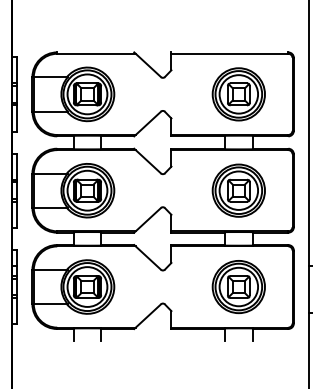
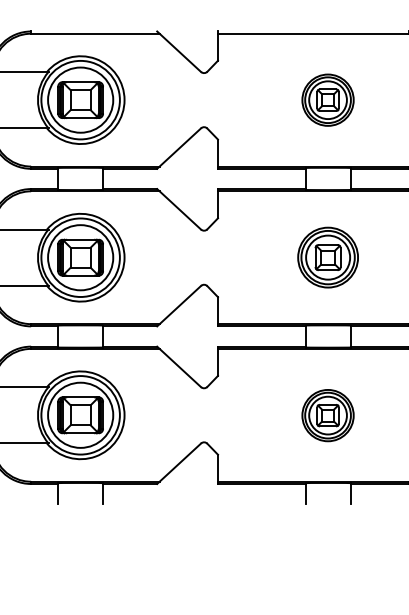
part: (238, 94) -> (327, 100), size x0.6
part: (238, 190) -> (327, 257), size x0.7
part: (238, 287) -> (327, 416), size x0.6

